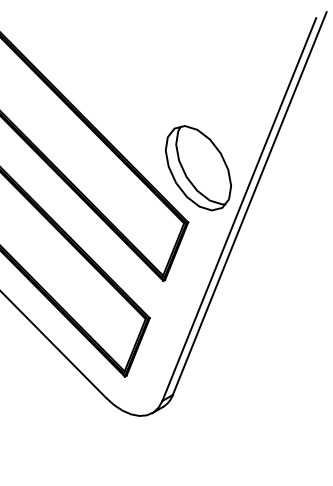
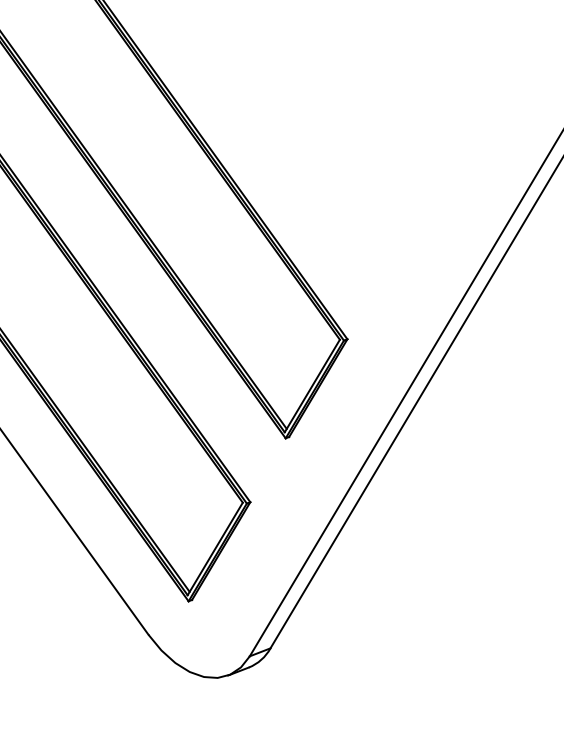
part: (197, 168) -> (379, 243), removed

